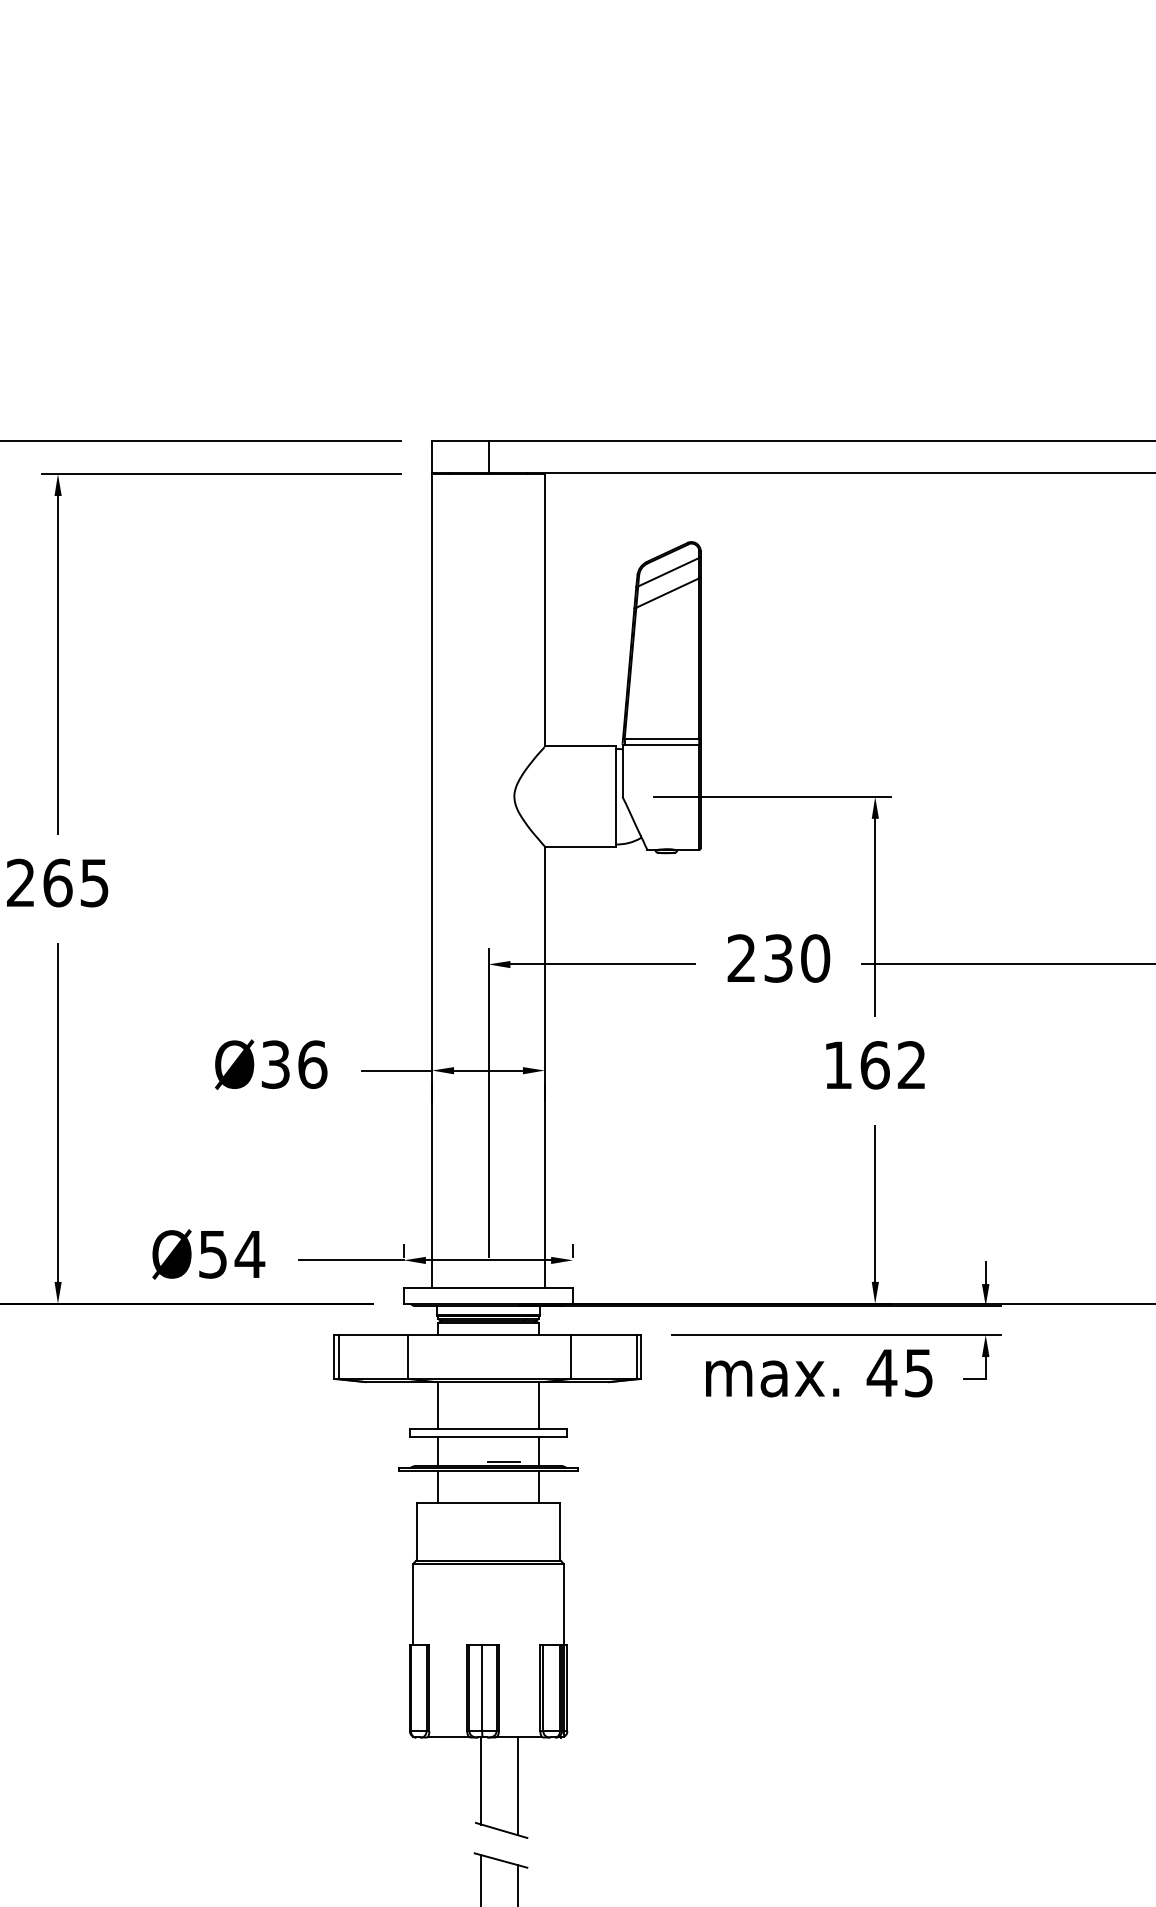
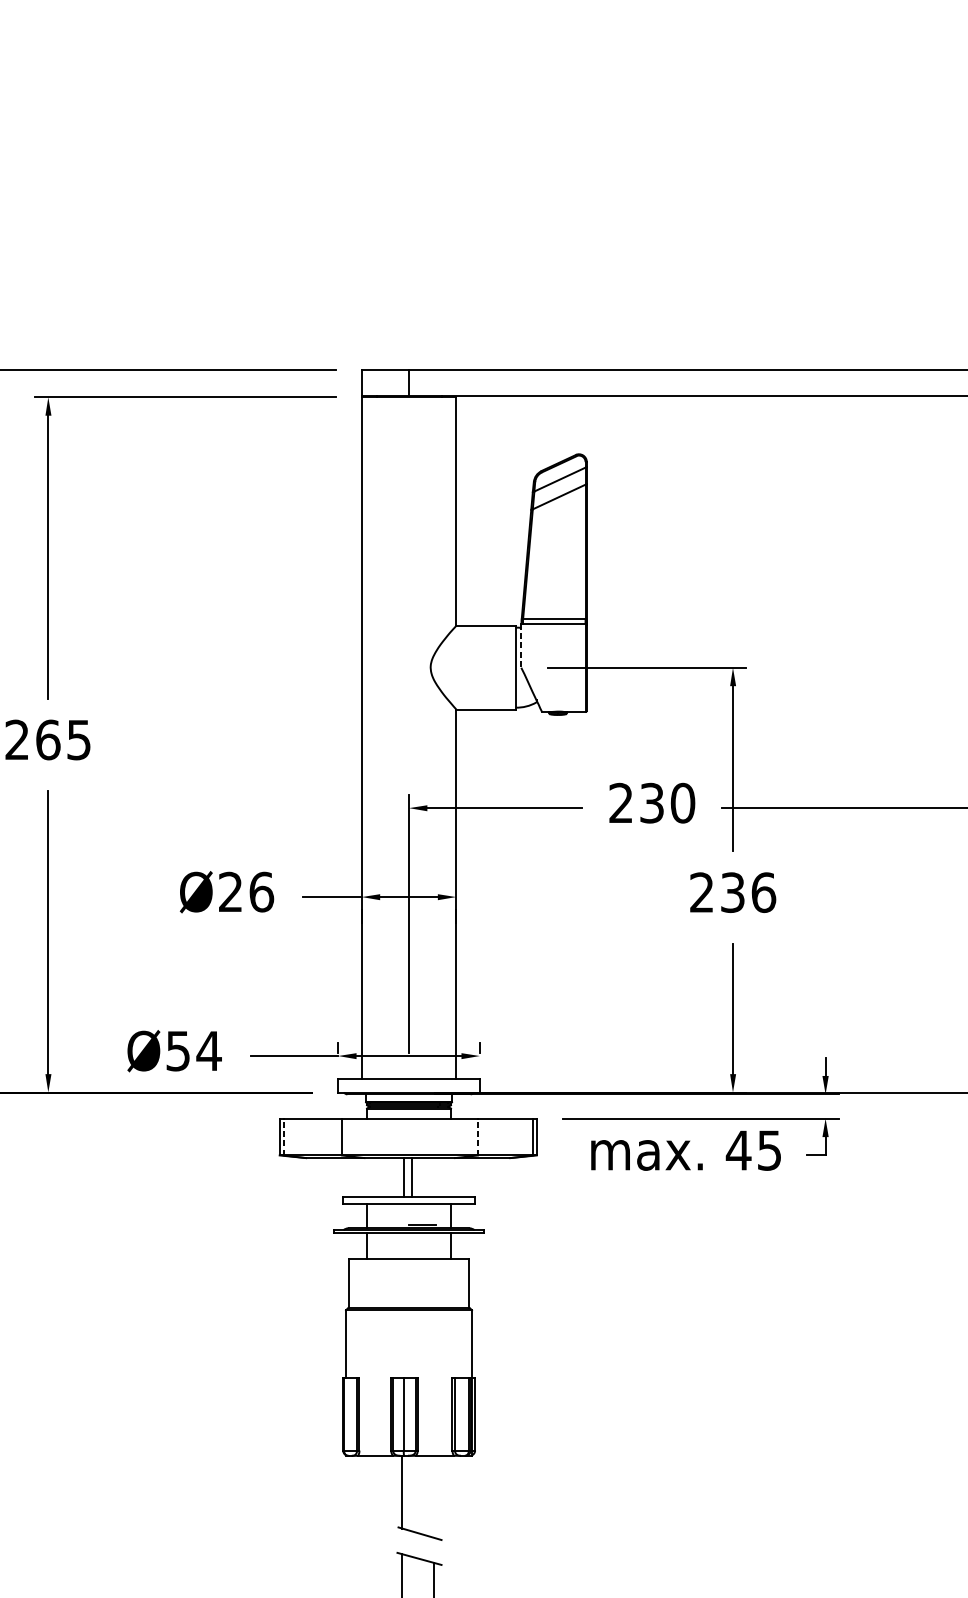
line: (622, 771) -> (521, 646), solid -> dashed
text: (275, 1064) -> (230, 891), Ø36 -> Ø26
text: (875, 1065) -> (733, 892), 162 -> 236
line: (338, 1357) -> (283, 1137), solid -> dashed
line: (570, 1357) -> (477, 1137), solid -> dashed
line: (438, 1405) -> (403, 1177), moved
line: (538, 1405) -> (412, 1177), moved
line: (518, 1786) -> (434, 1496), removed

